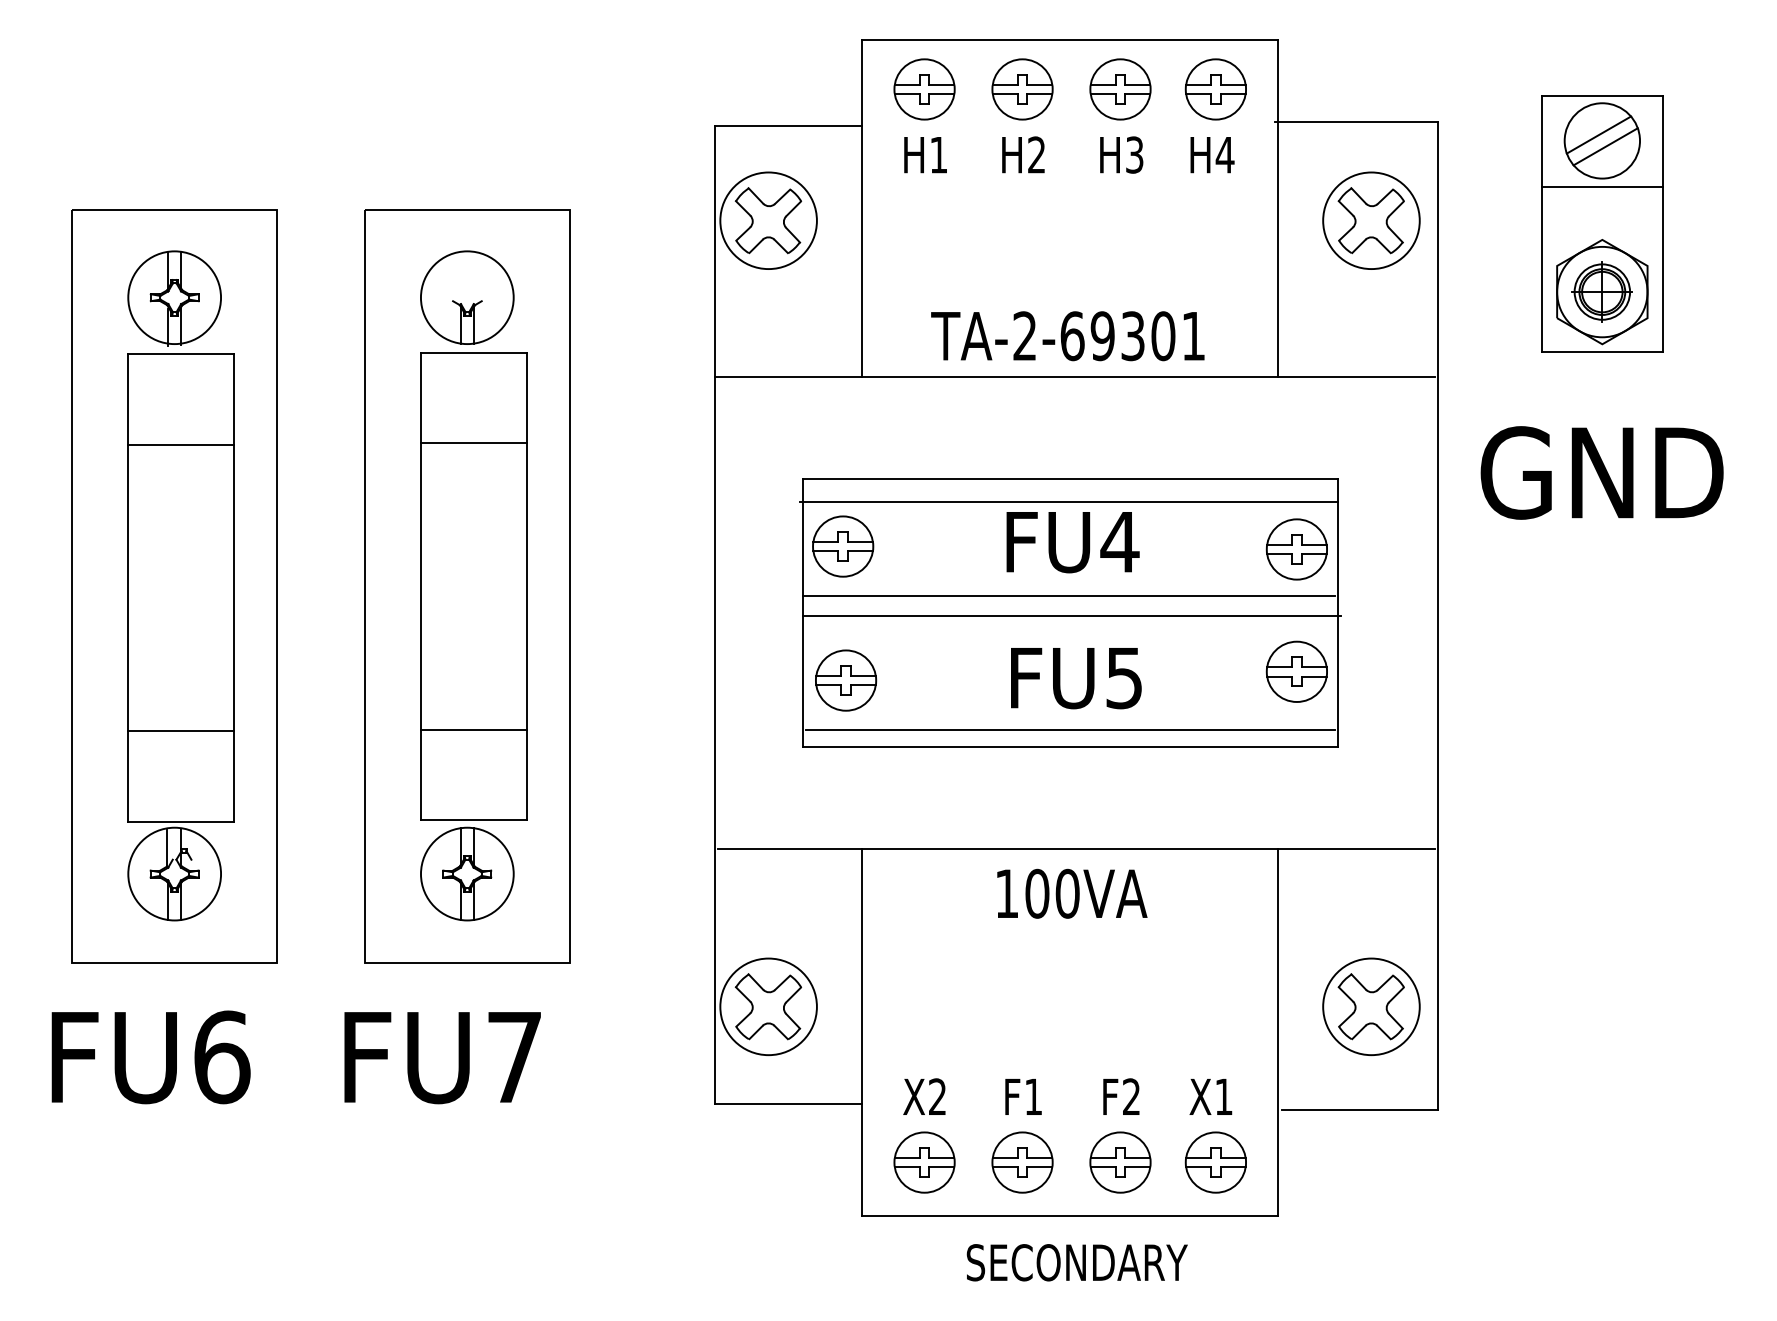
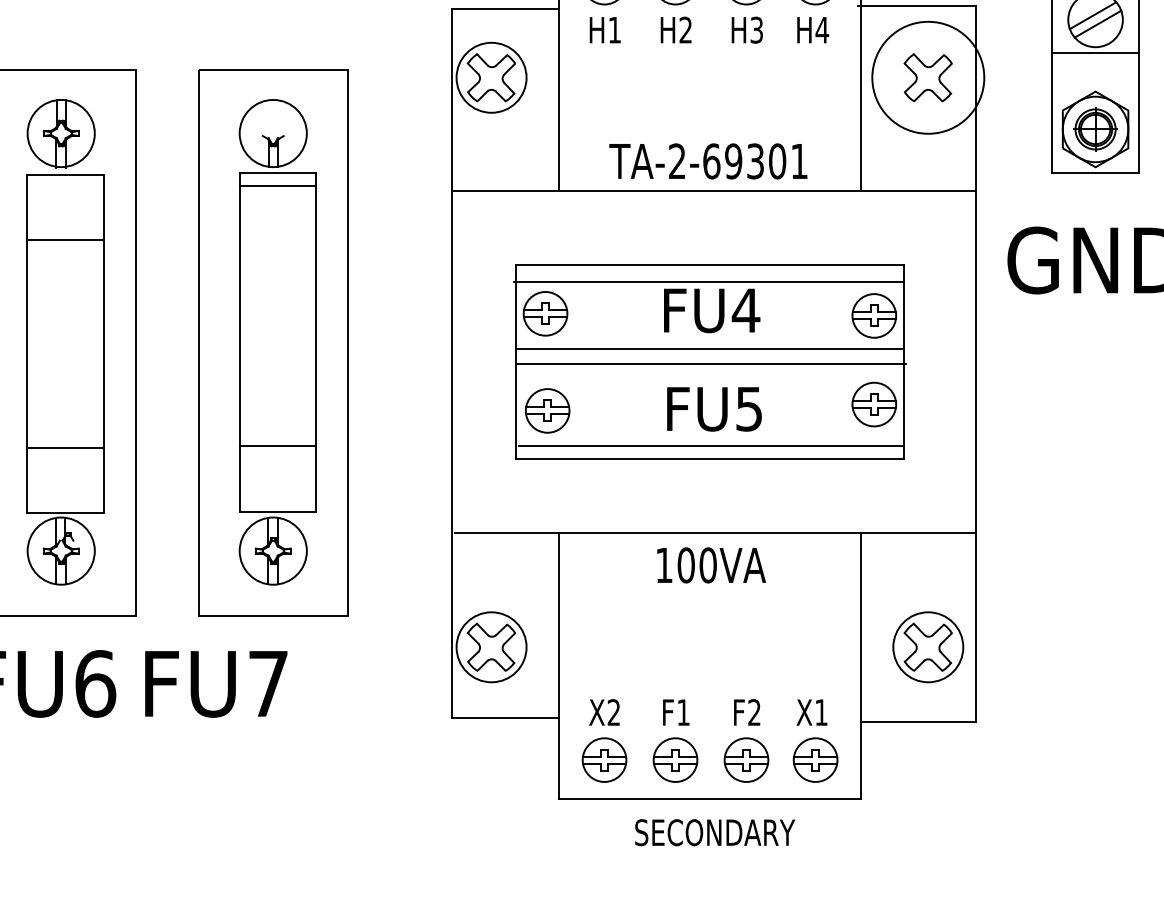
circle: (1371, 220) -> (928, 77), size x1.6
line: (473, 443) -> (277, 186), moved
text: (442, 1058) -> (216, 684), moved

